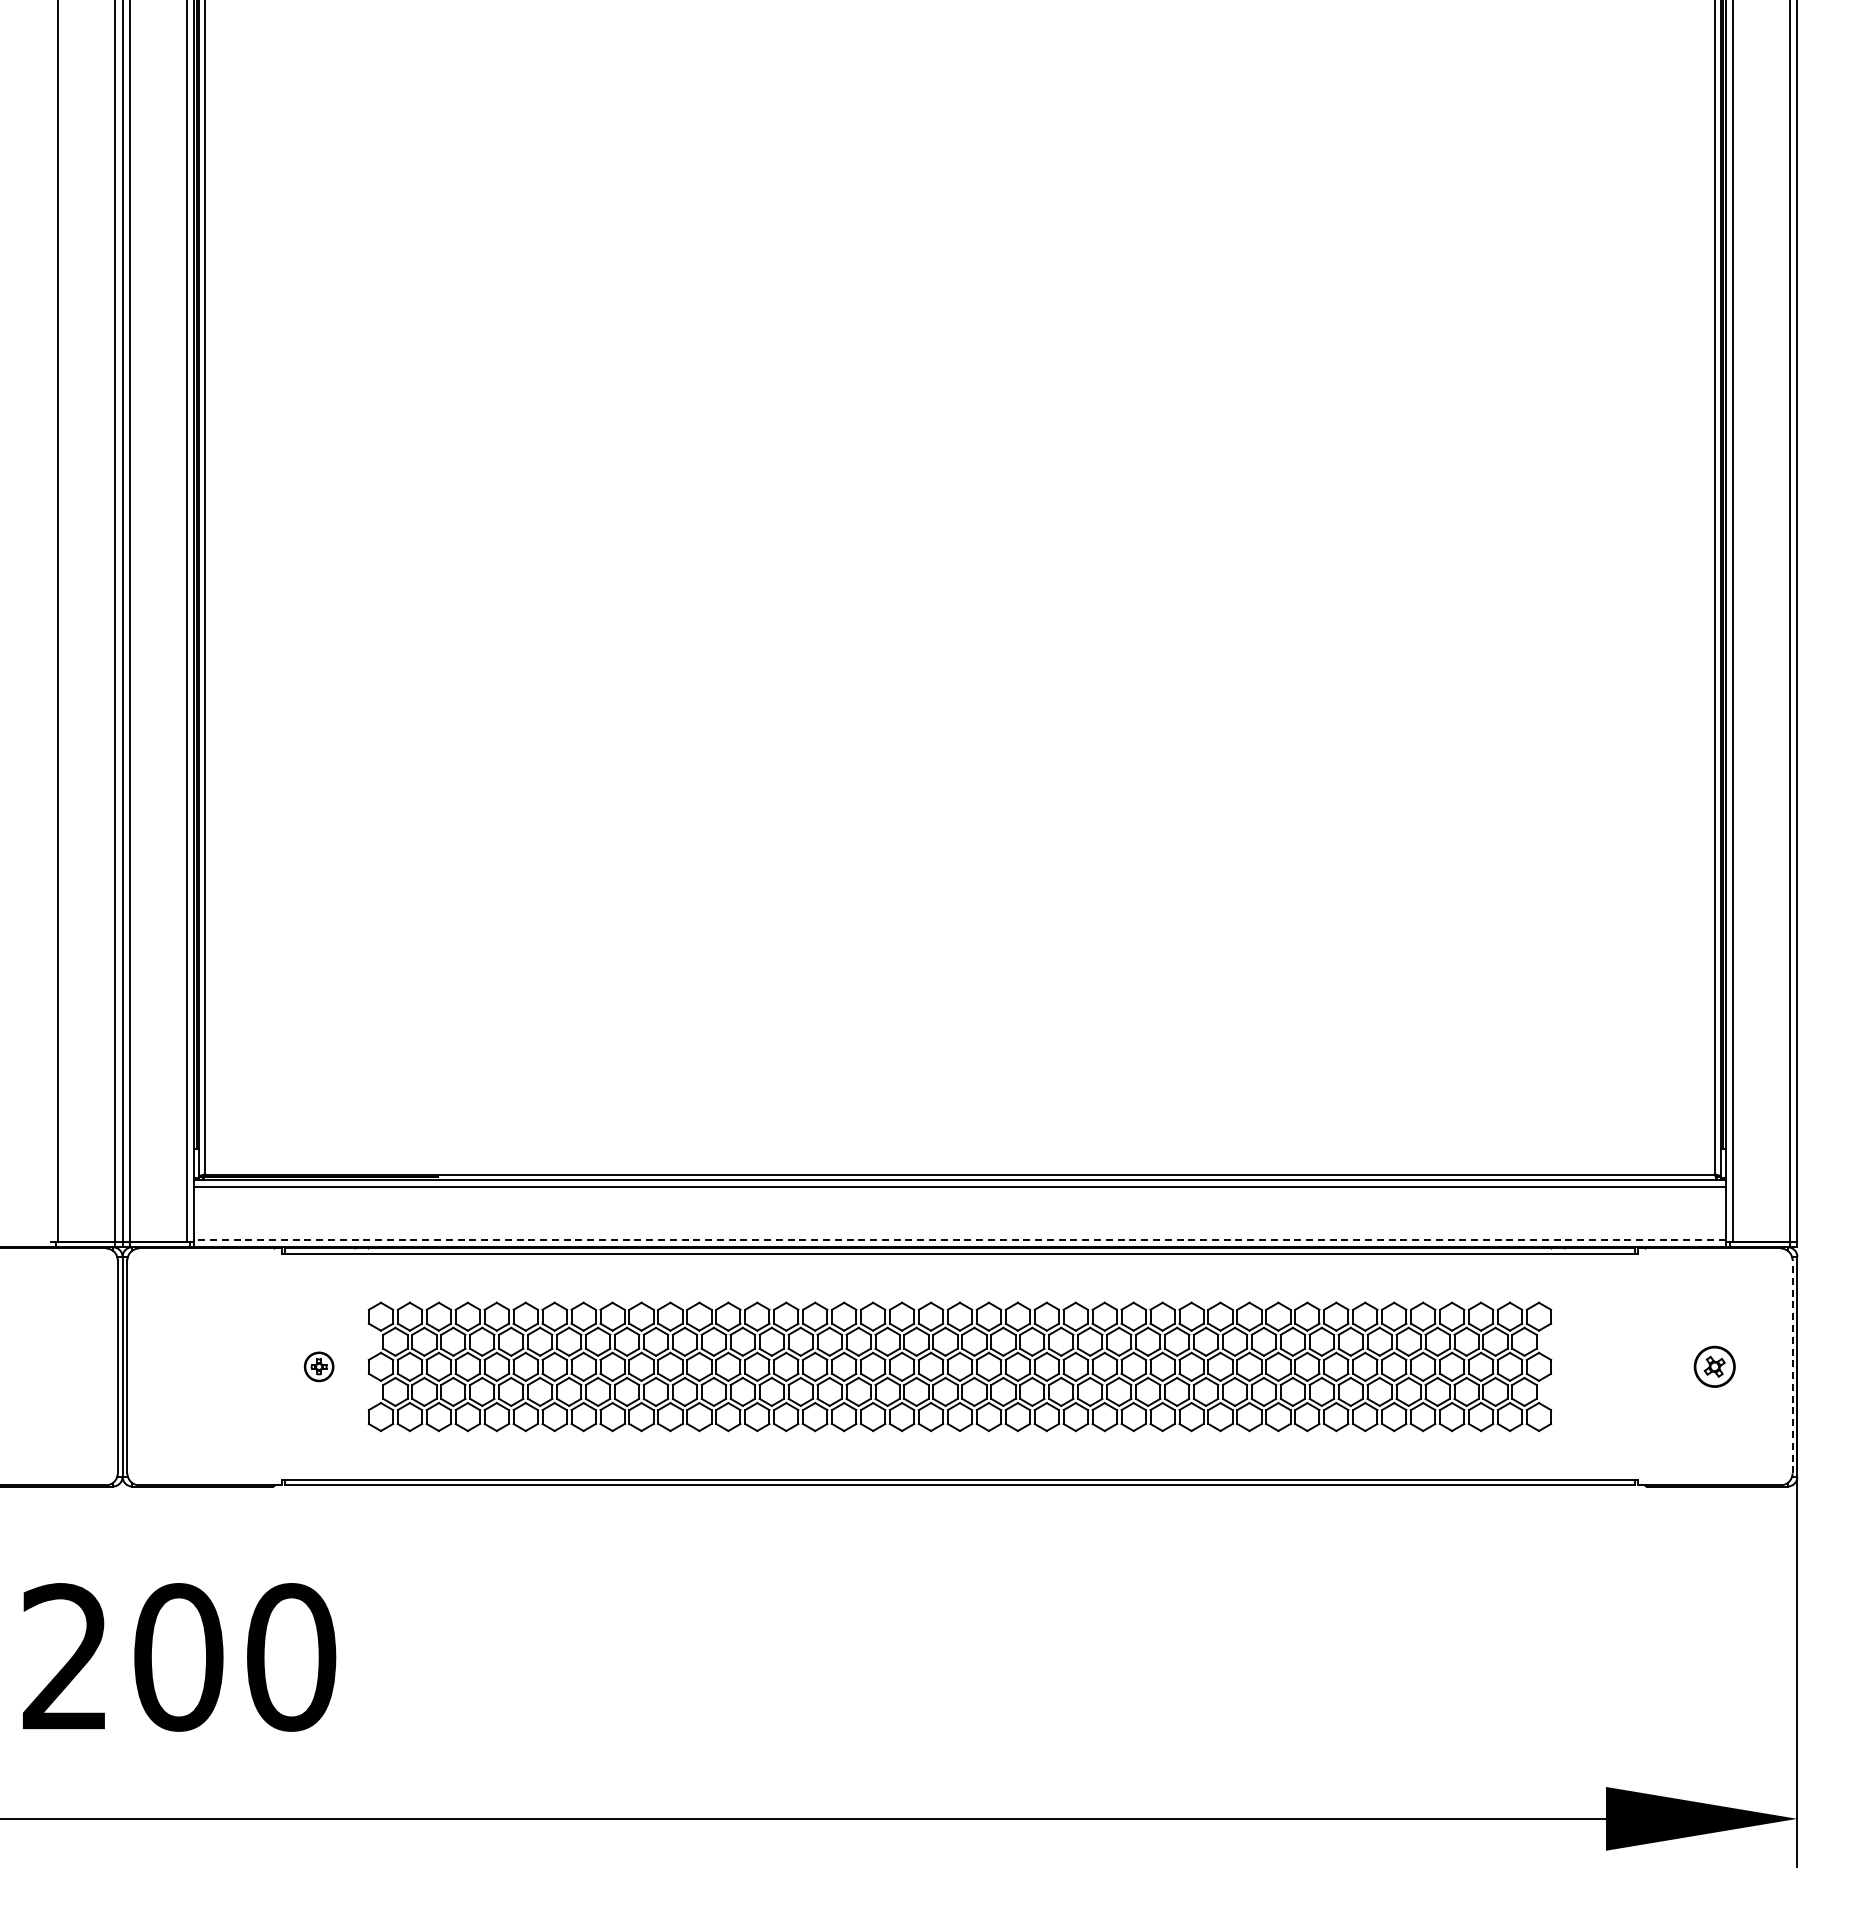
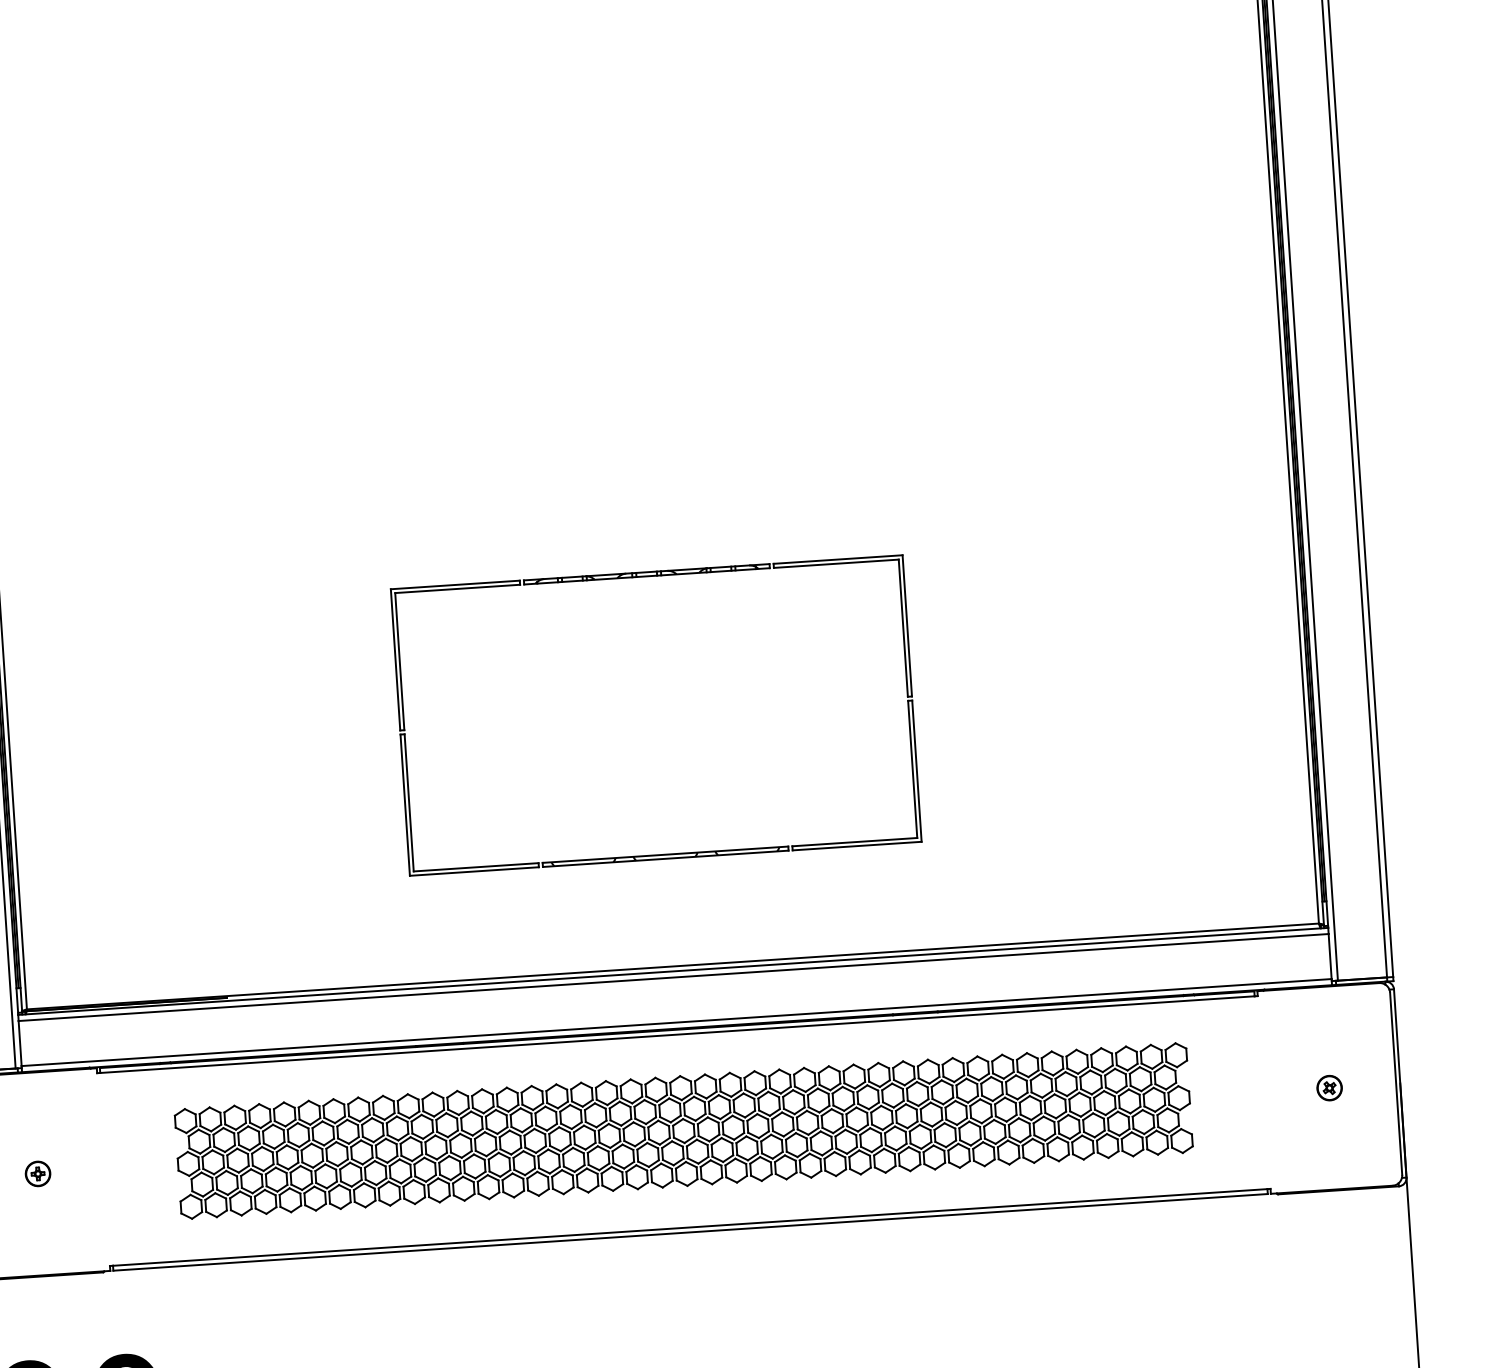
part: (959, 719) -> (646, 577), added
line: (959, 1240) -> (676, 1022), dashed -> solid
part: (318, 1366) -> (37, 1173), moved
part: (1714, 1366) -> (1329, 1087), size x0.71
line: (1792, 1366) -> (1396, 1083), dashed -> solid

